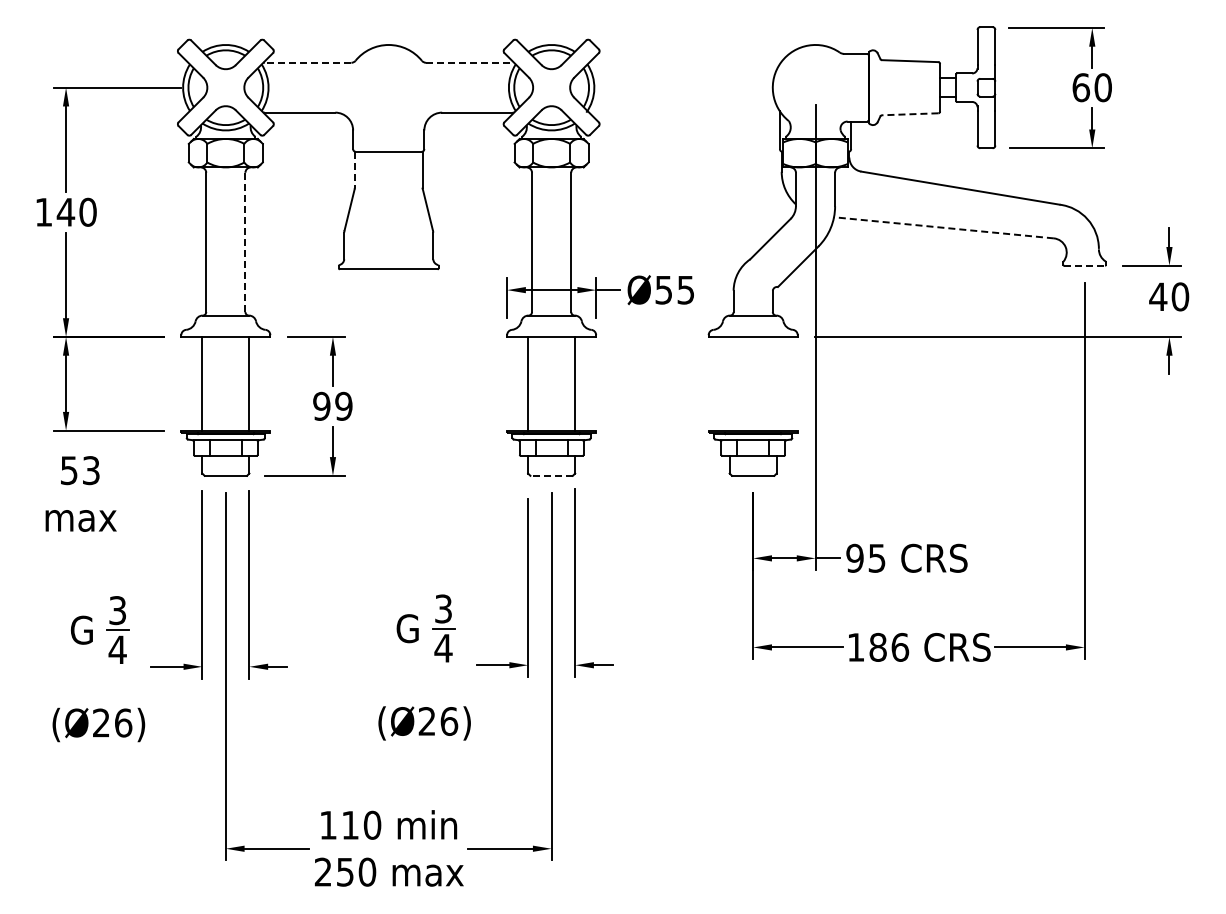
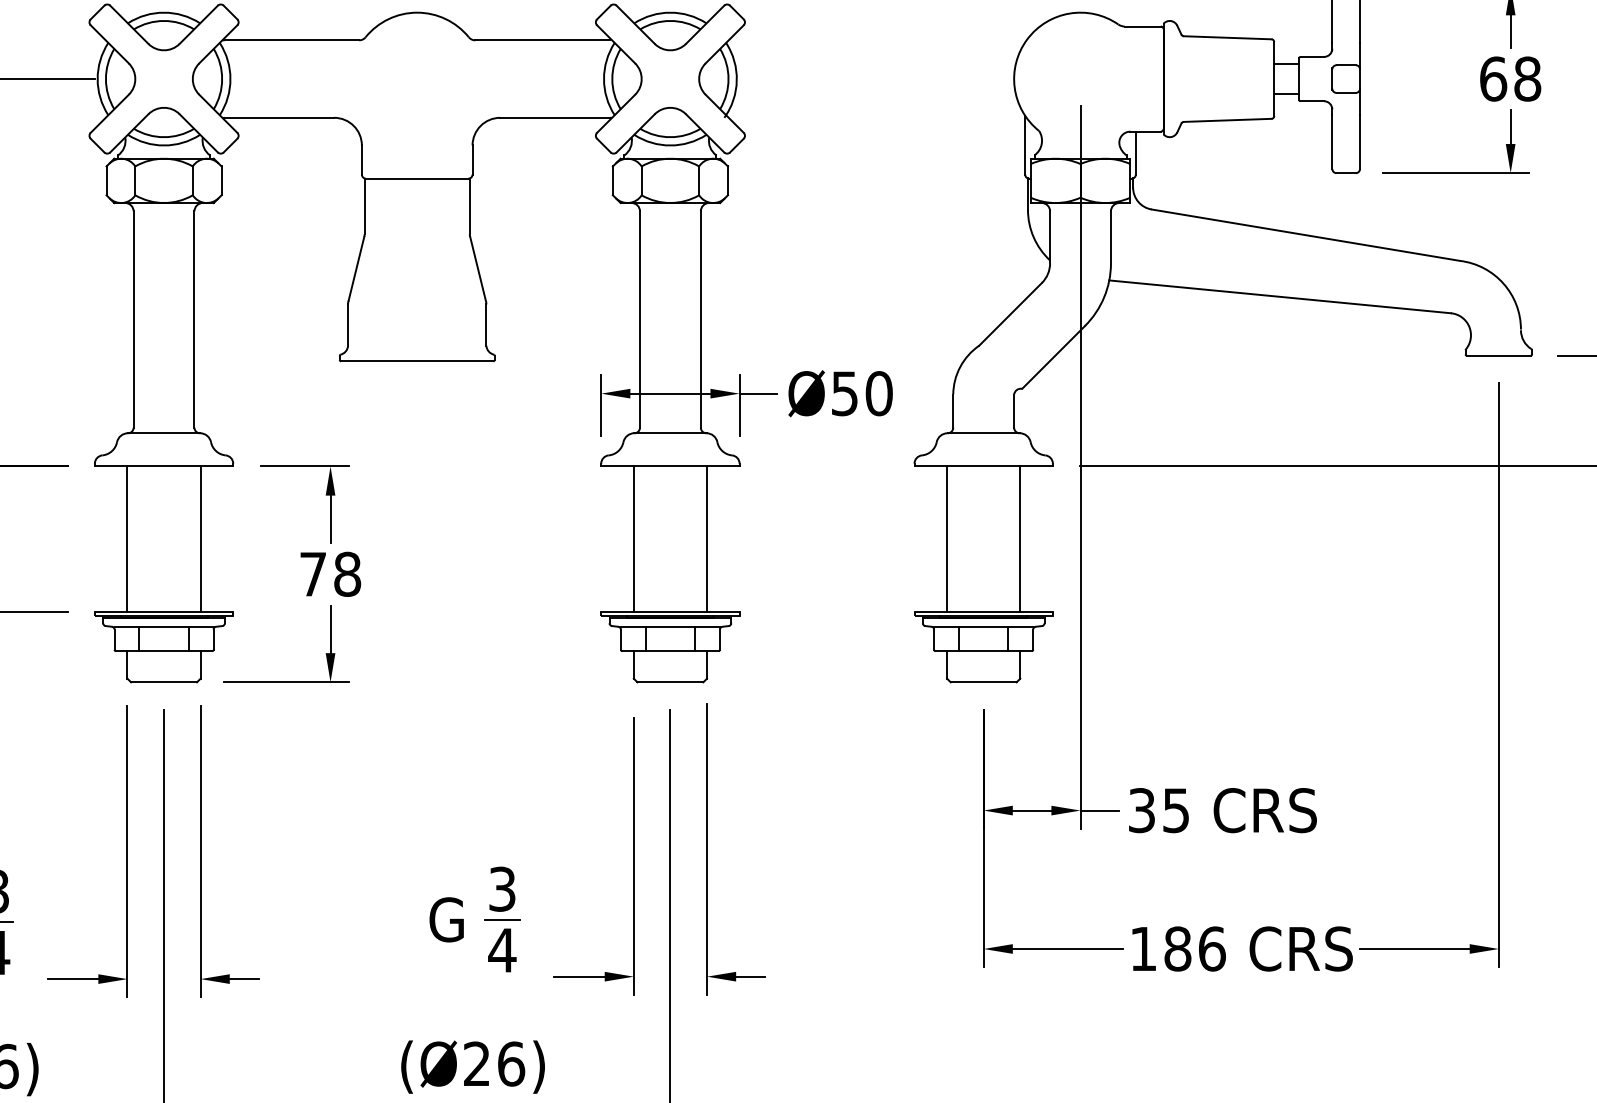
line: (307, 62) -> (290, 39), dashed -> solid
line: (469, 62) -> (542, 39), dashed -> solid
text: (1102, 88) -> (1526, 80), 60 -> 68
line: (909, 114) -> (1226, 120), dashed -> solid
line: (354, 169) -> (364, 206), dashed -> solid
line: (943, 227) -> (1279, 296), dashed -> solid
line: (245, 242) -> (194, 319), dashed -> solid
line: (1085, 265) -> (1500, 355), dashed -> solid
text: (685, 289) -> (878, 392), Ø55 -> Ø50
line: (729, 383) -> (946, 538), added
line: (776, 383) -> (1019, 538), added
text: (332, 405) -> (329, 572), 99 -> 78
line: (551, 475) -> (670, 681), dashed -> solid
text: (854, 558) -> (1141, 810), 95 -> 35

